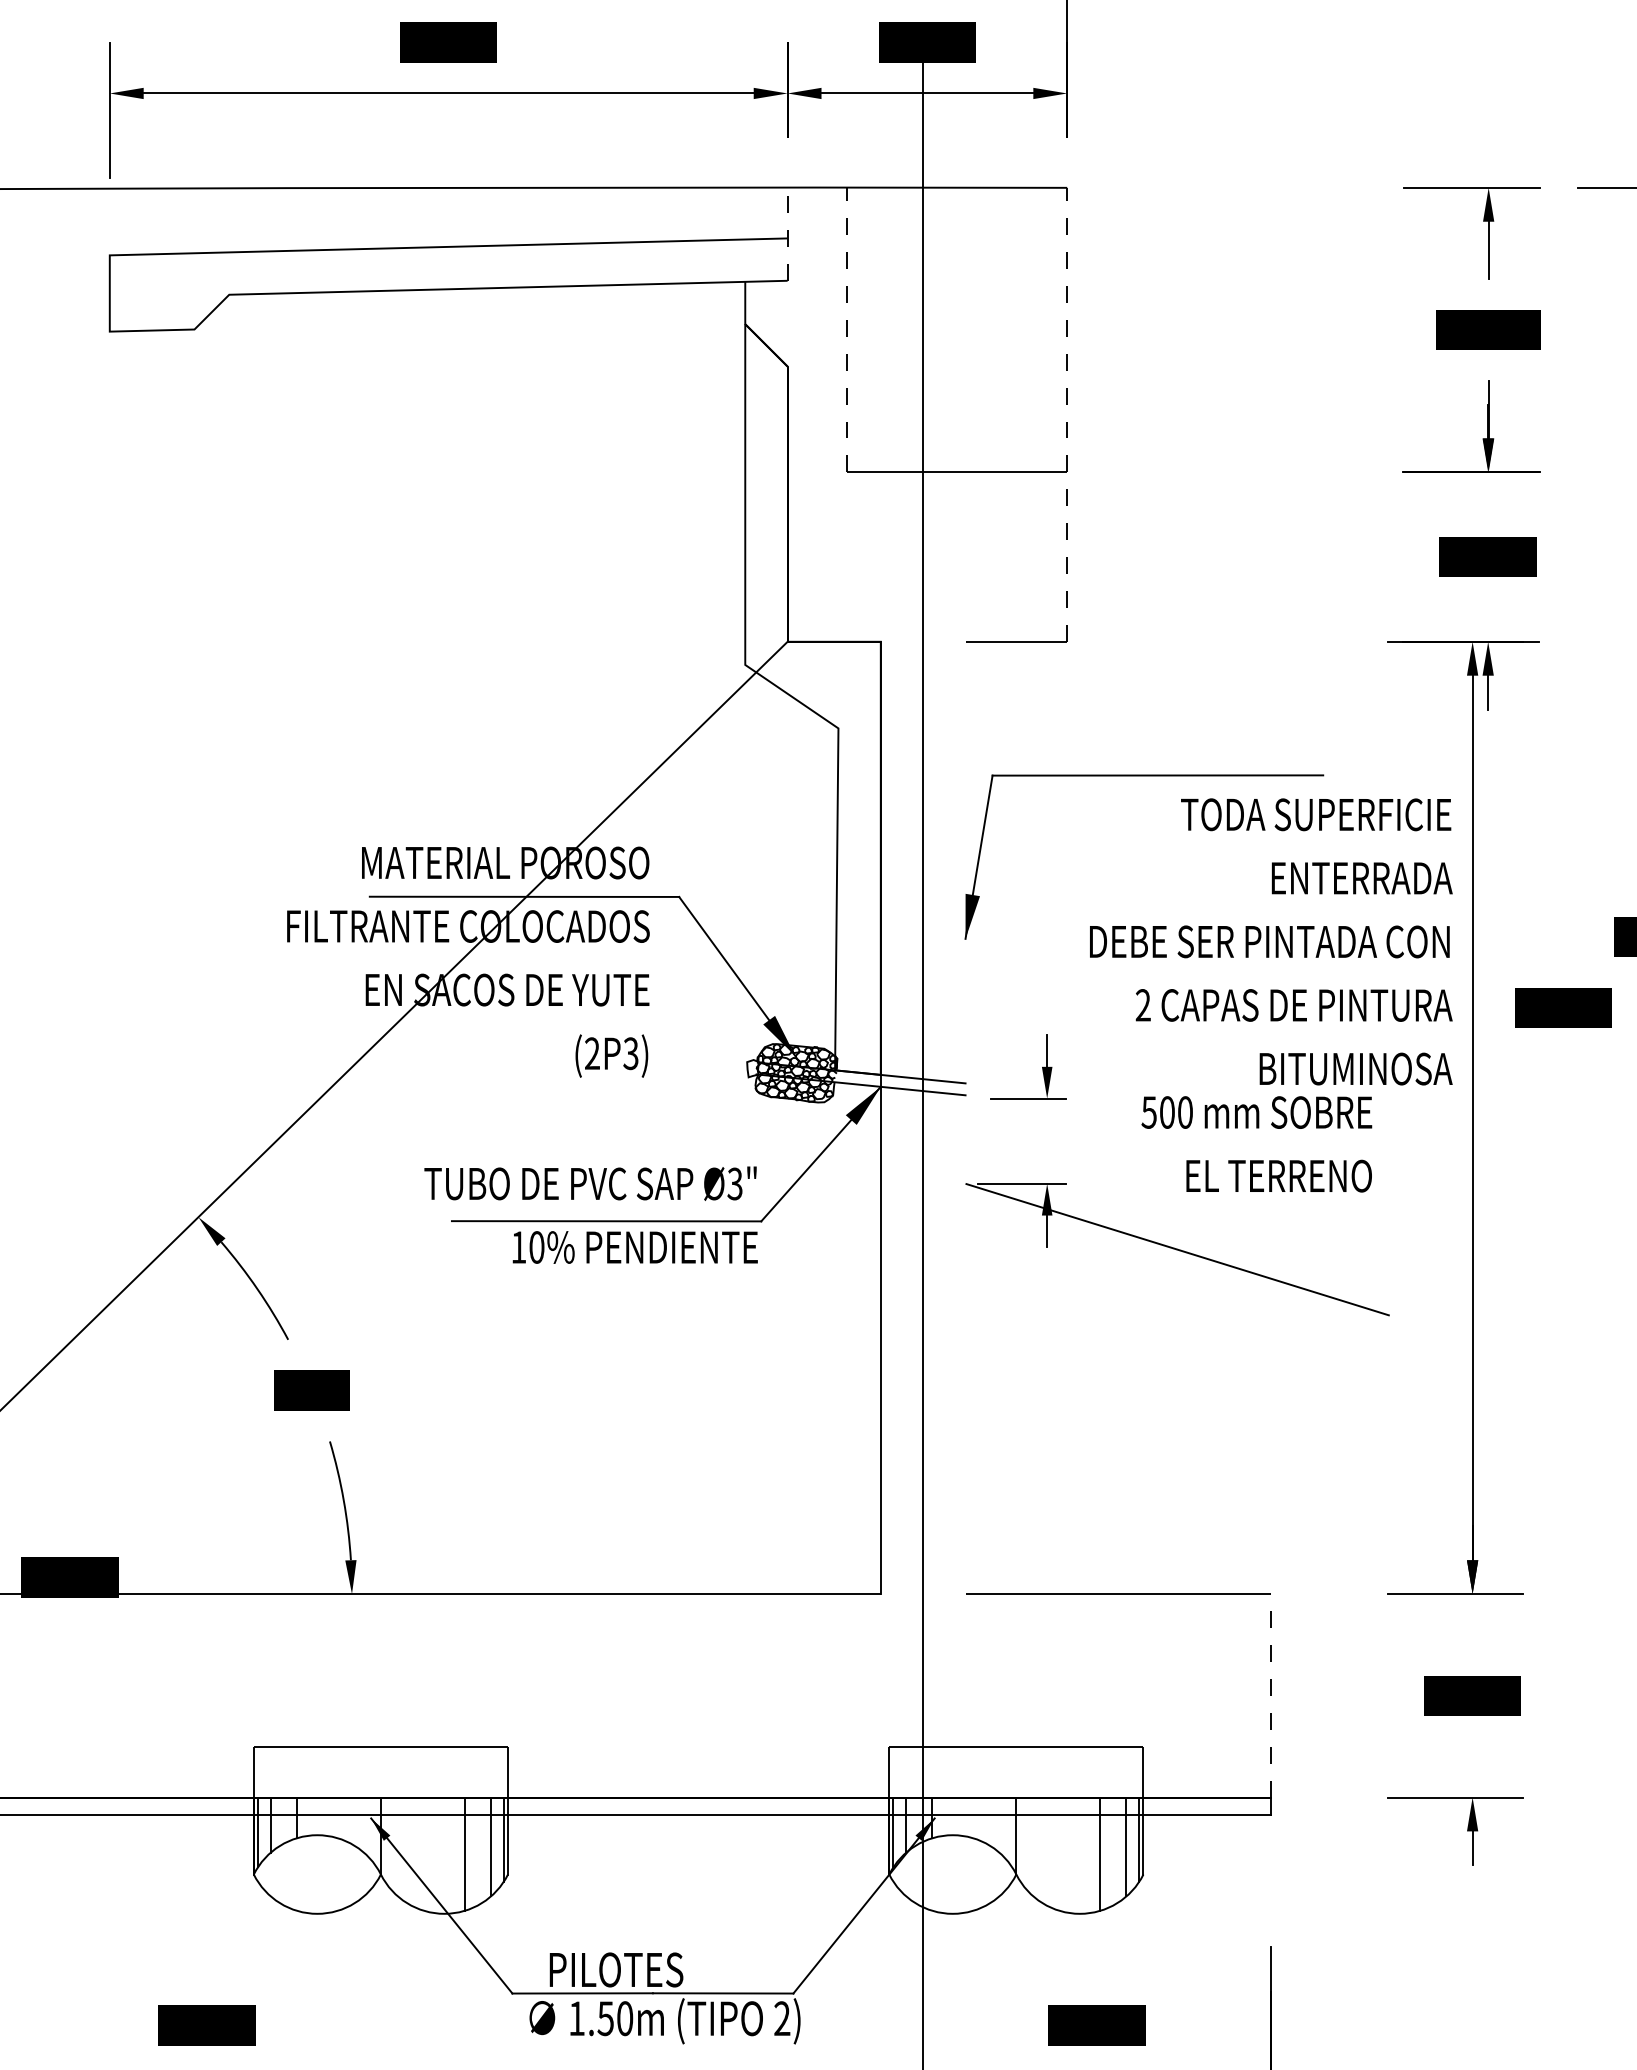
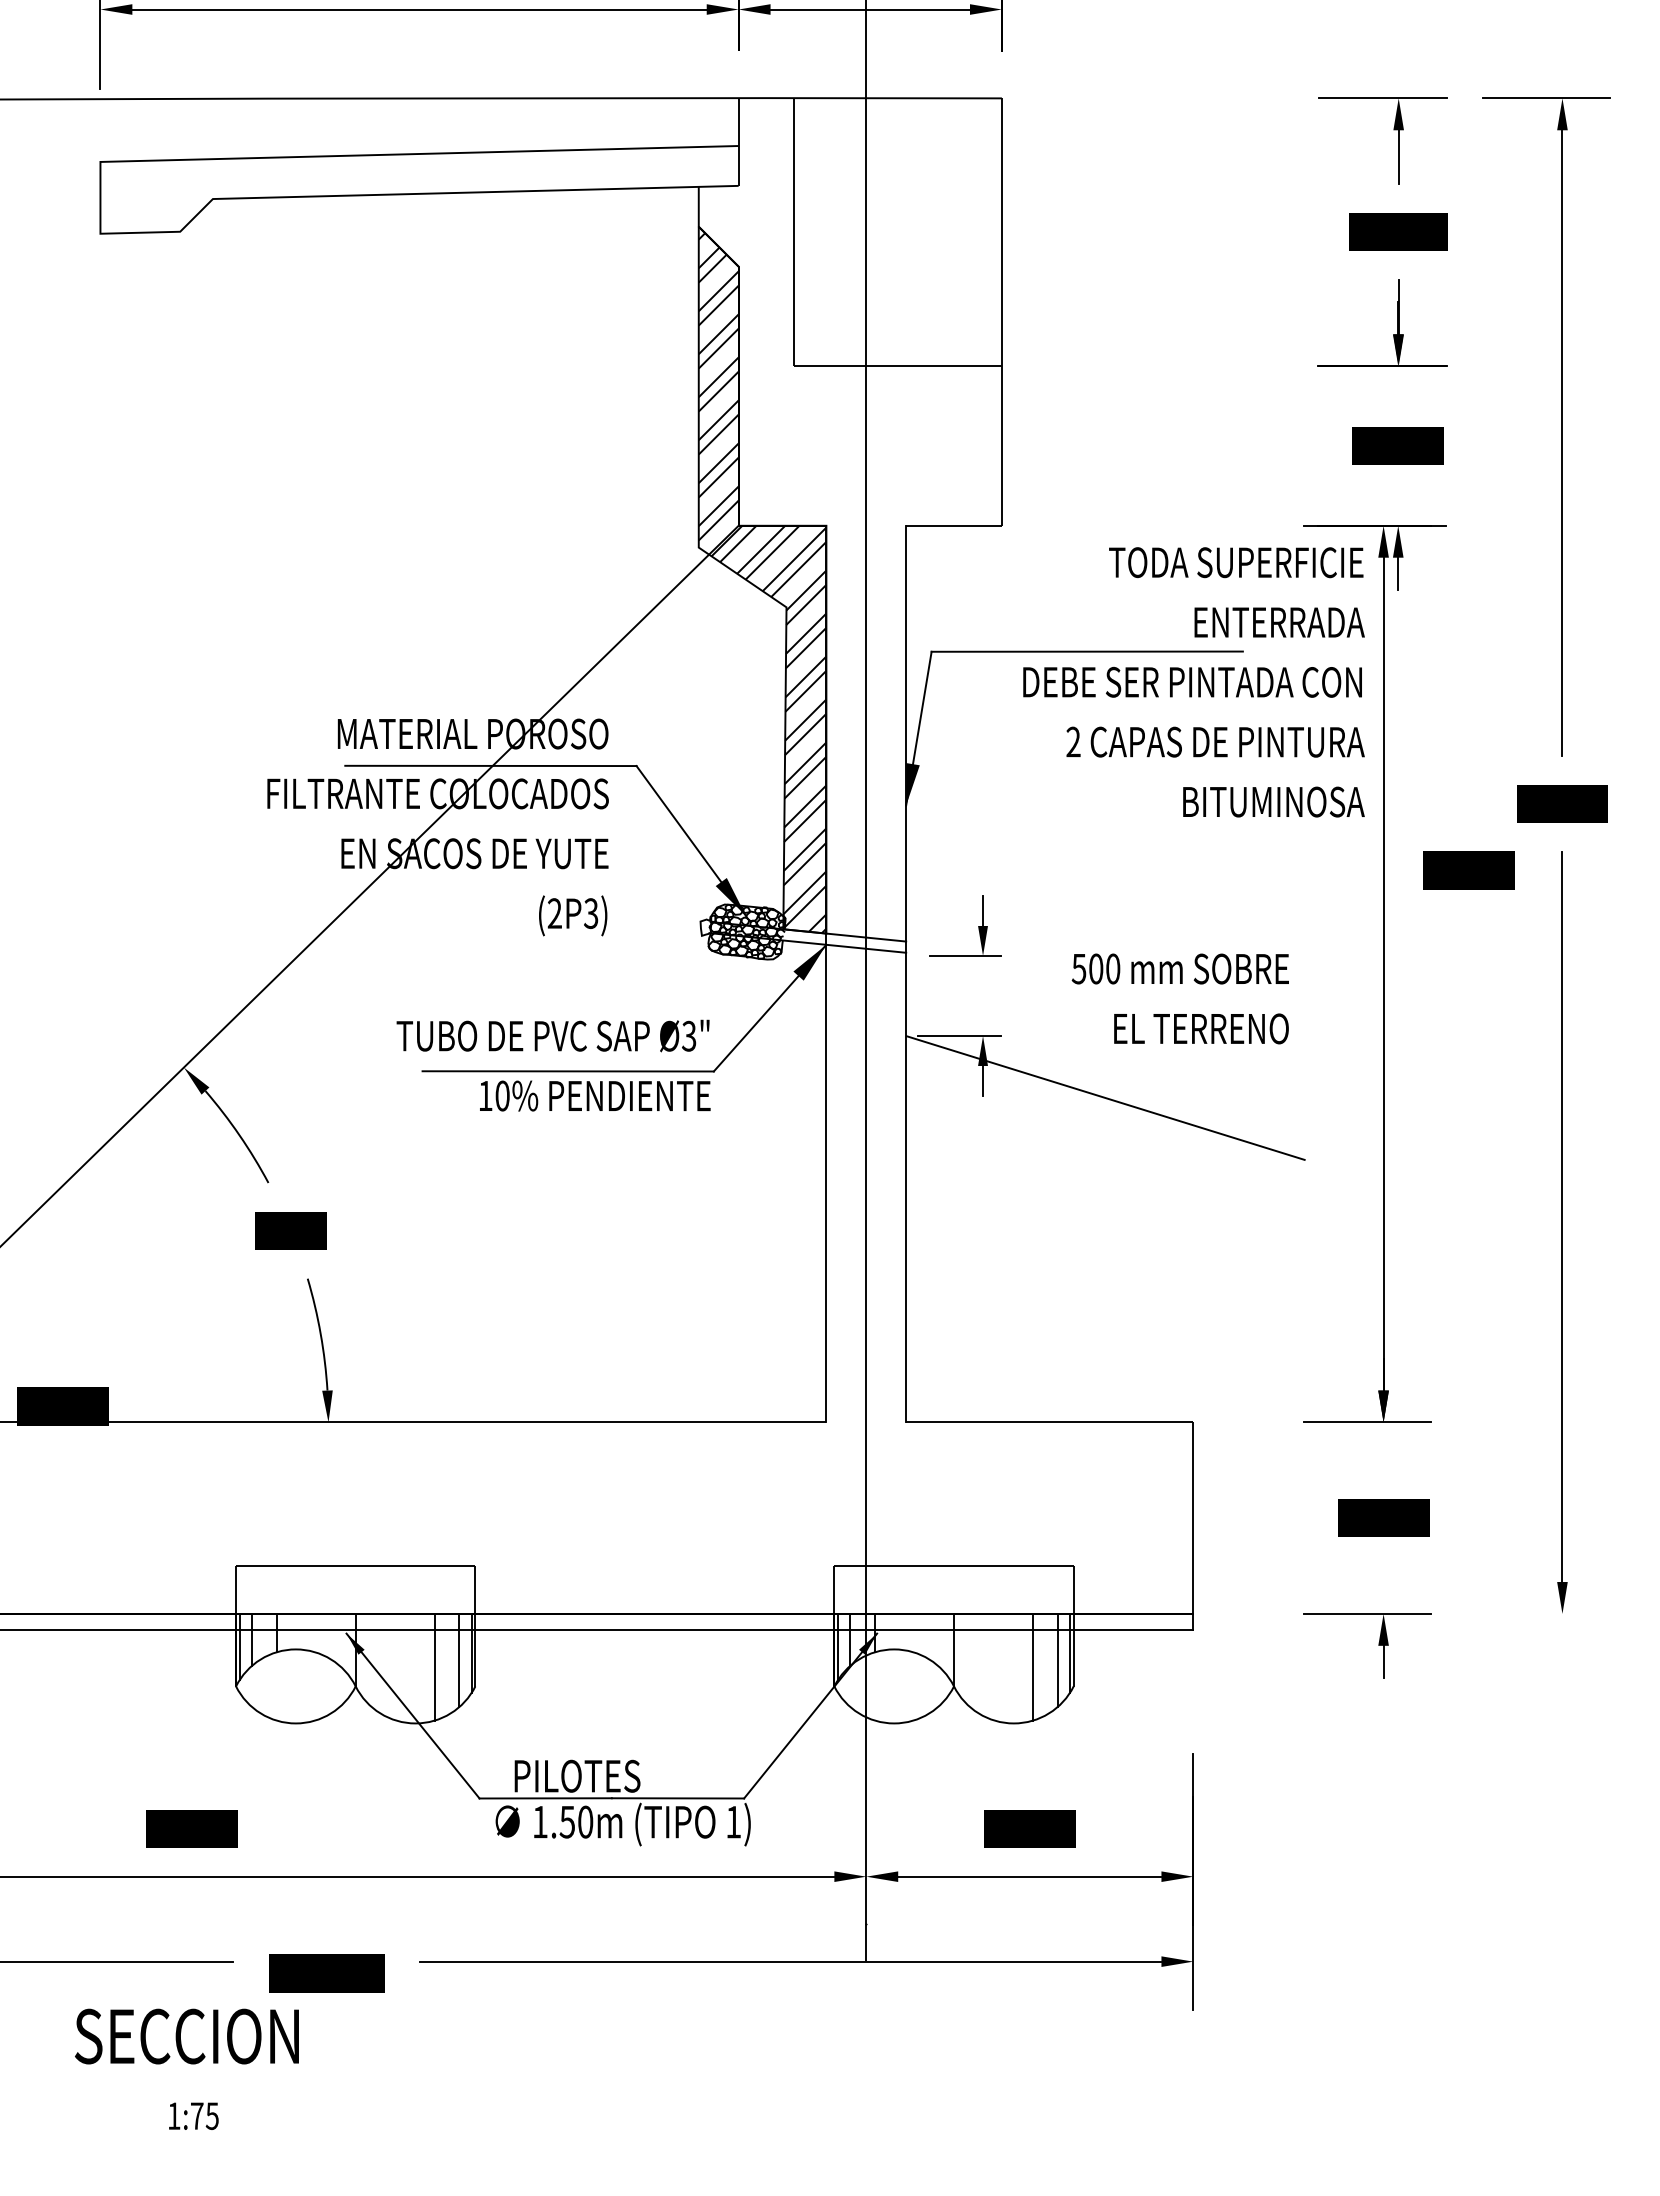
line: (787, 234) -> (738, 142), dashed -> solid
line: (846, 329) -> (794, 231), dashed -> solid
line: (1066, 415) -> (1001, 312), dashed -> solid
hatch: (812, 703) -> (762, 583), added
text: (1270, 942) -> (1193, 682), moved
line: (965, 1117) -> (906, 973), added
line: (1270, 1696) -> (1193, 1518), dashed -> solid
text: (782, 2017) -> (733, 1821), 2) -> 1)

